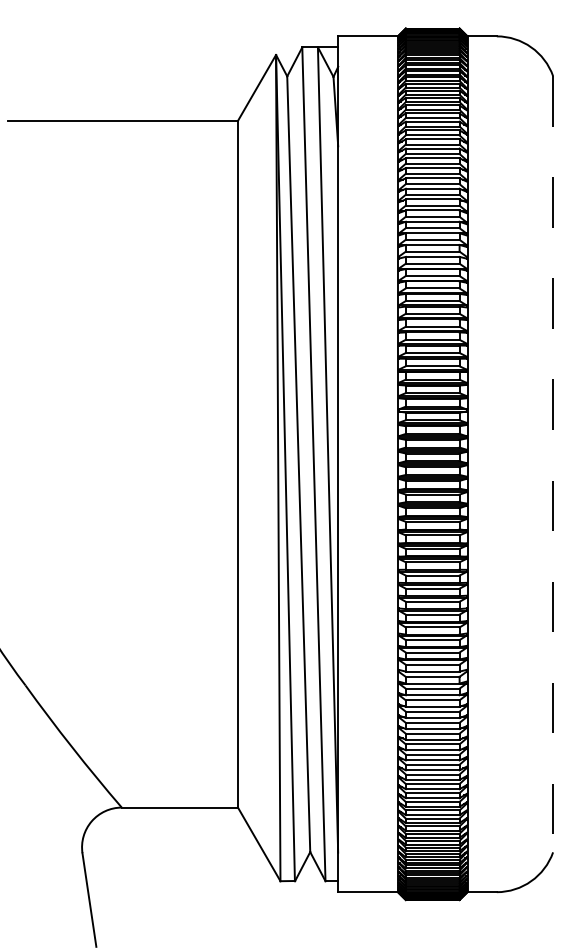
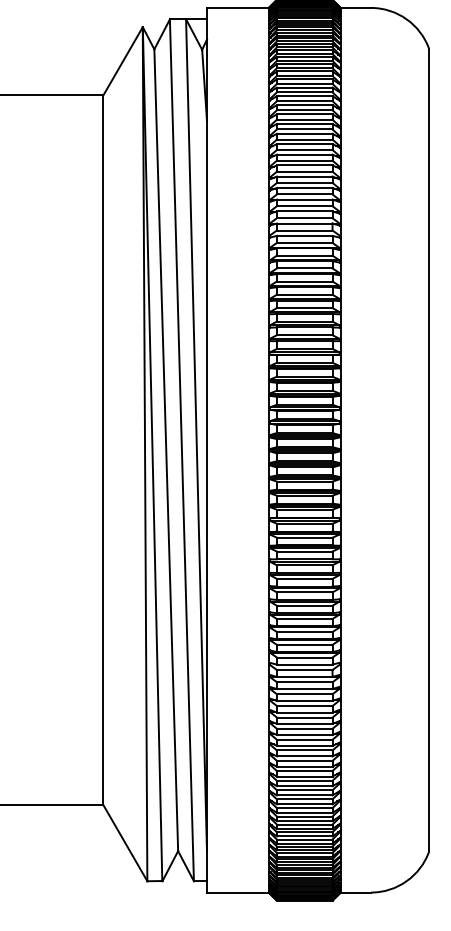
line: (553, 464) -> (429, 450), dashed -> solid

